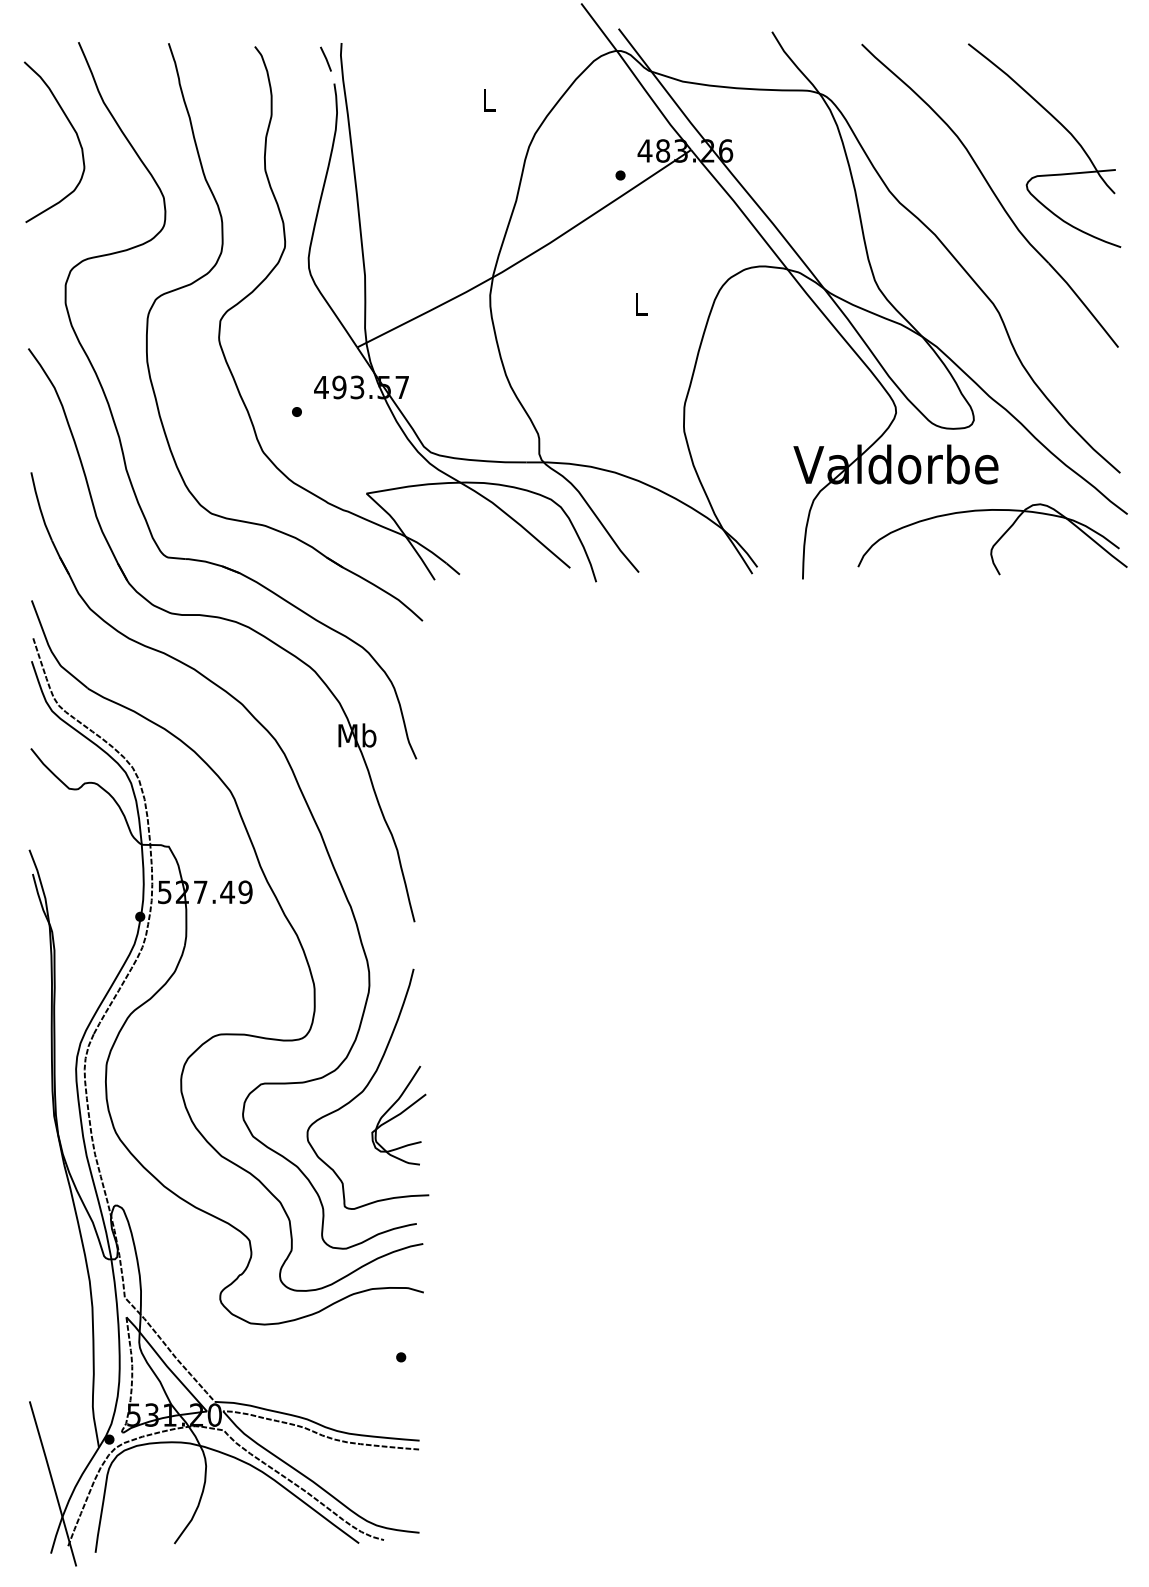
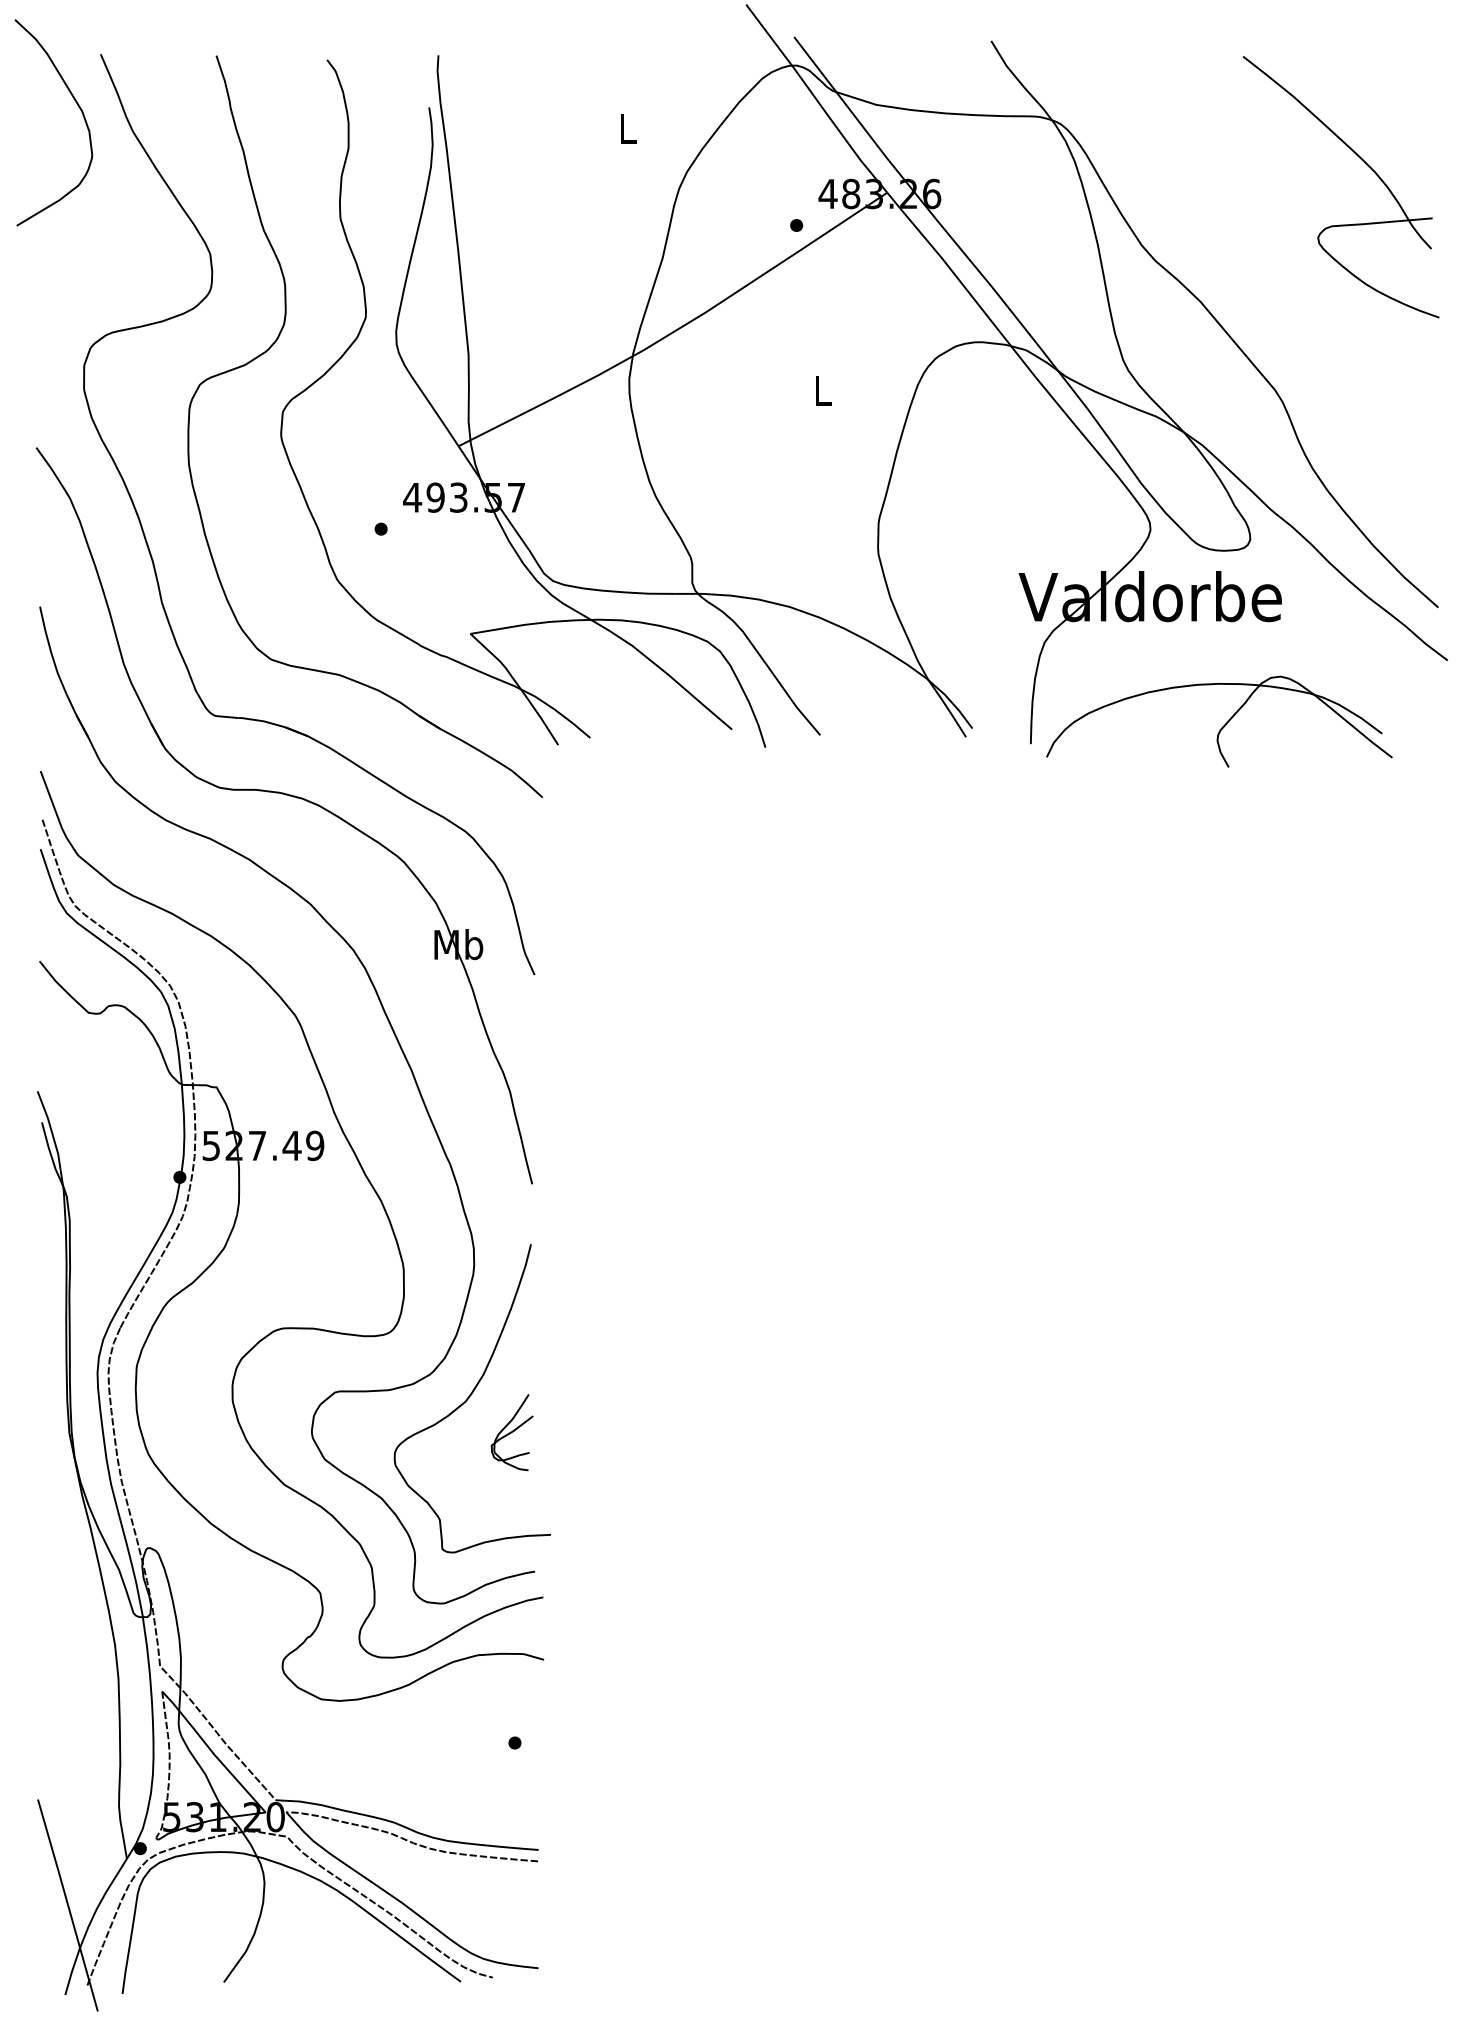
line: (326, 59) -> (418, 76), removed
curve: (73, 130) -> (78, 107), moved
part: (990, 195) -> (1271, 251), removed
part: (992, 539) -> (1219, 721), moved
part: (399, 1115) -> (512, 1432), size x0.6

